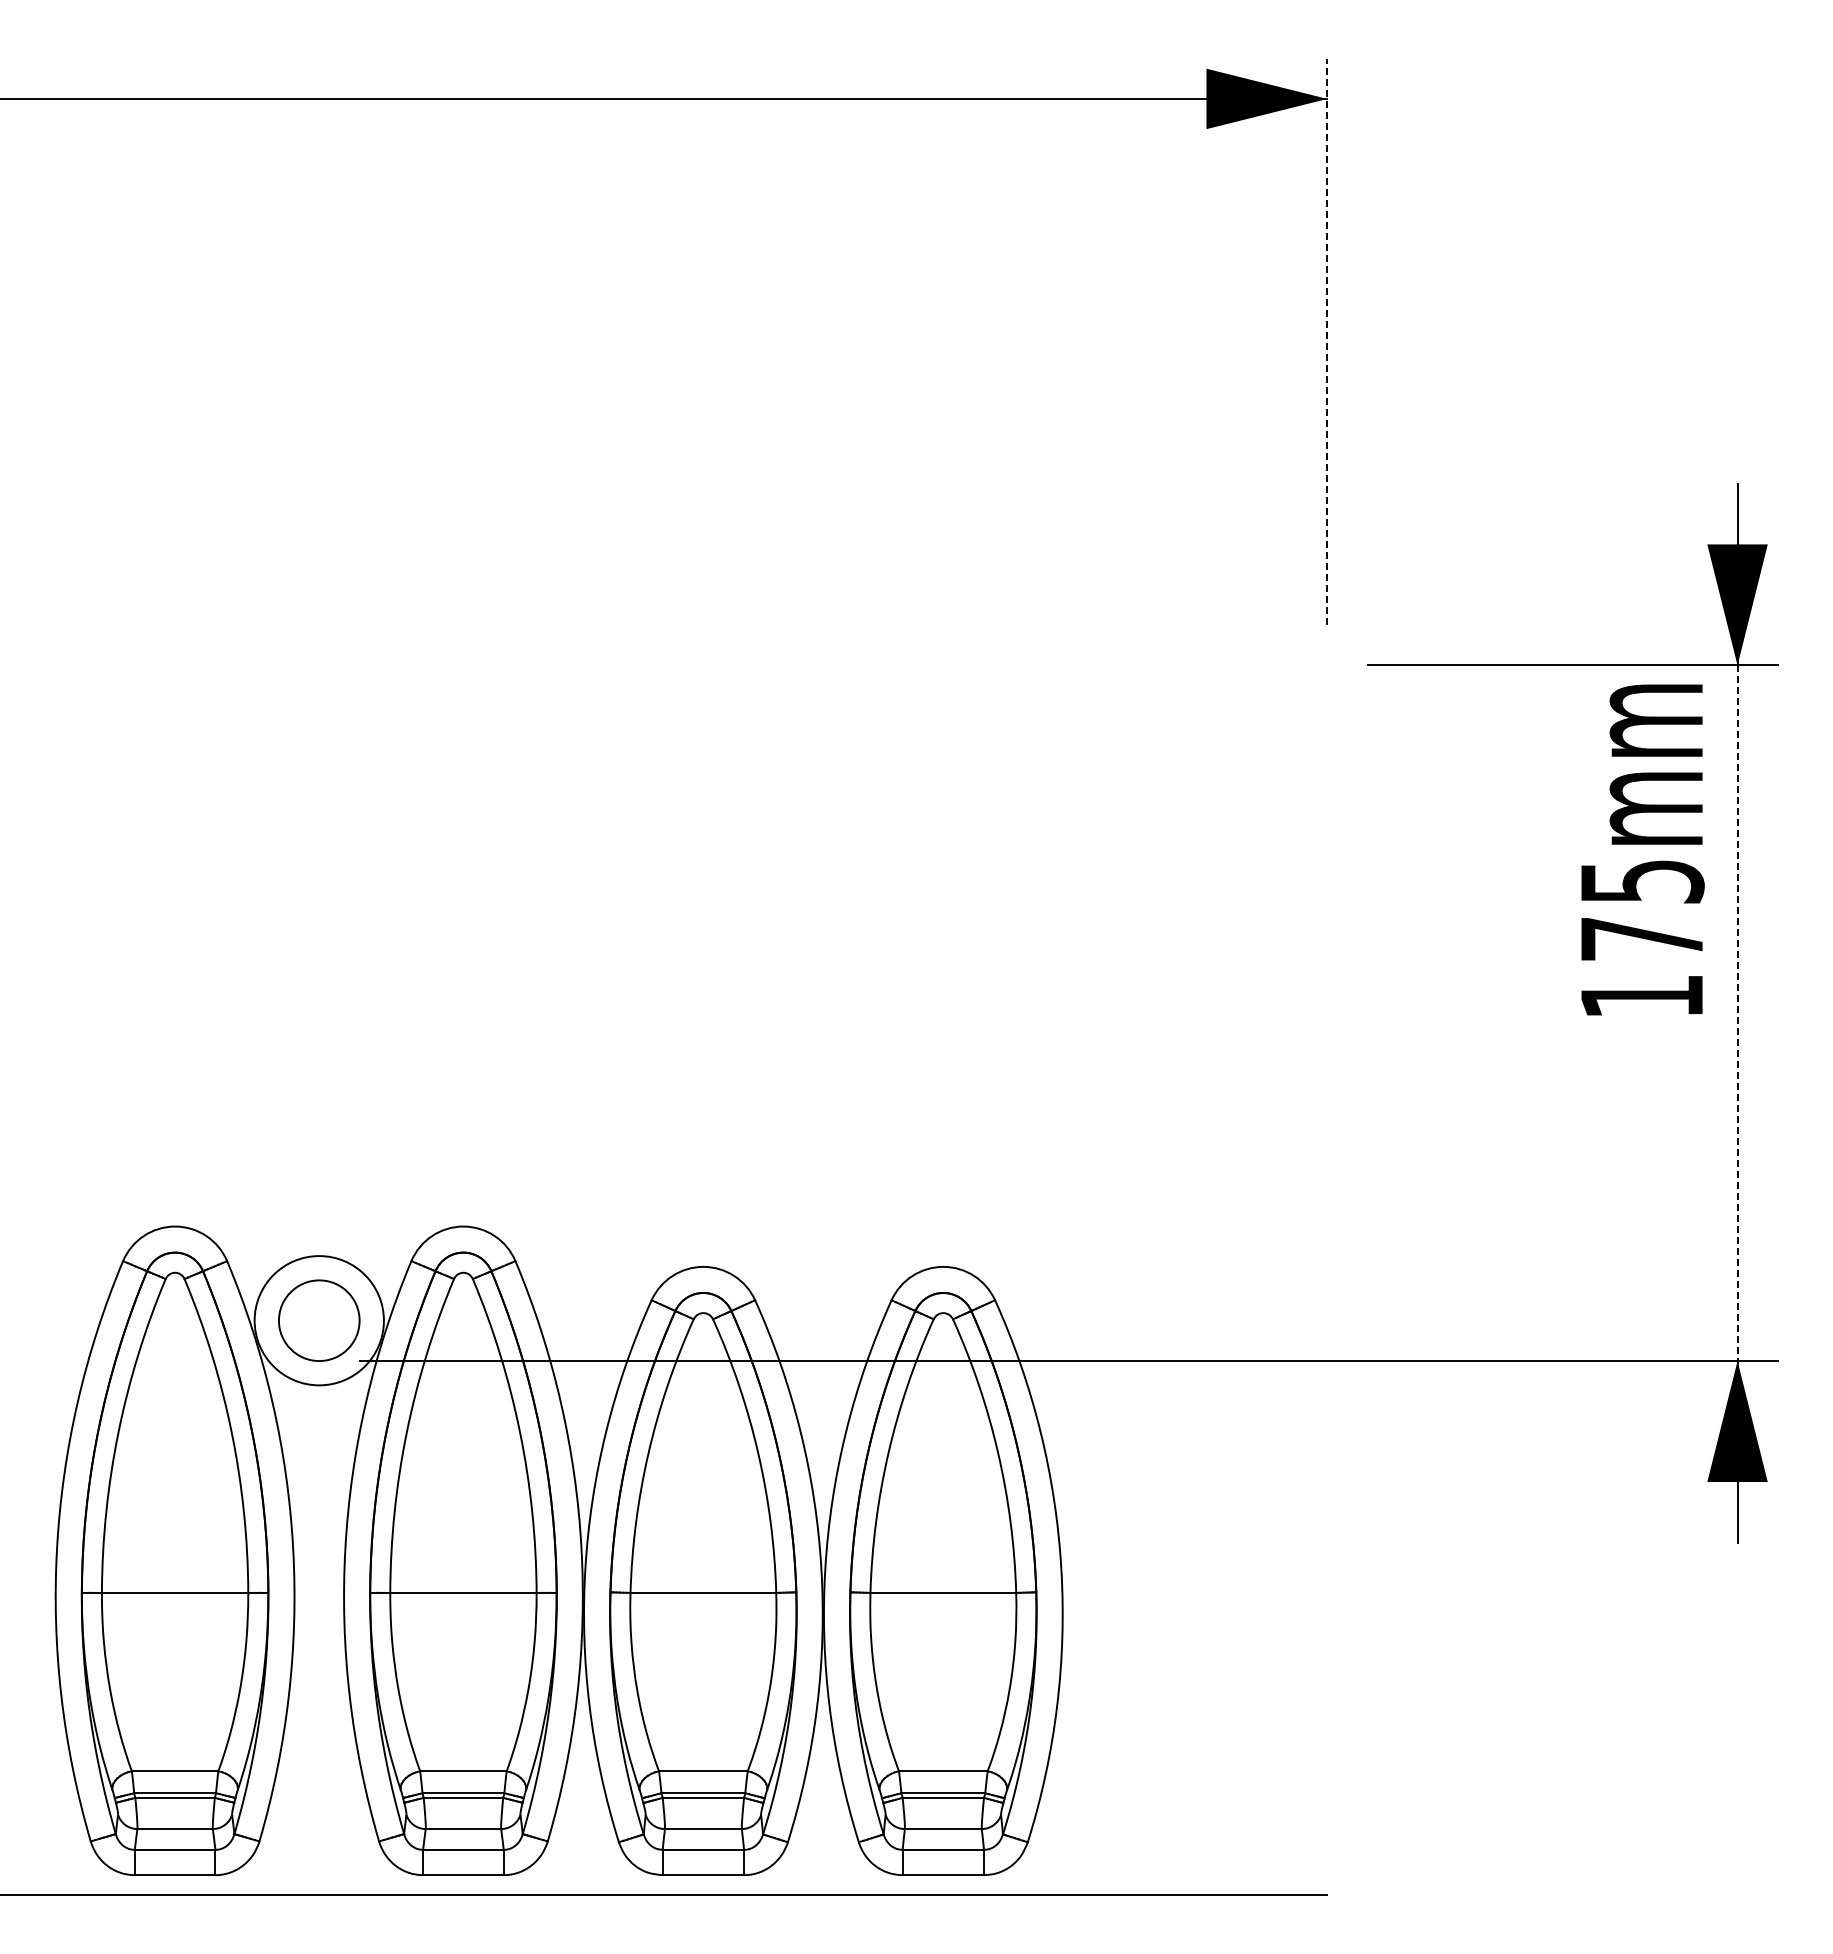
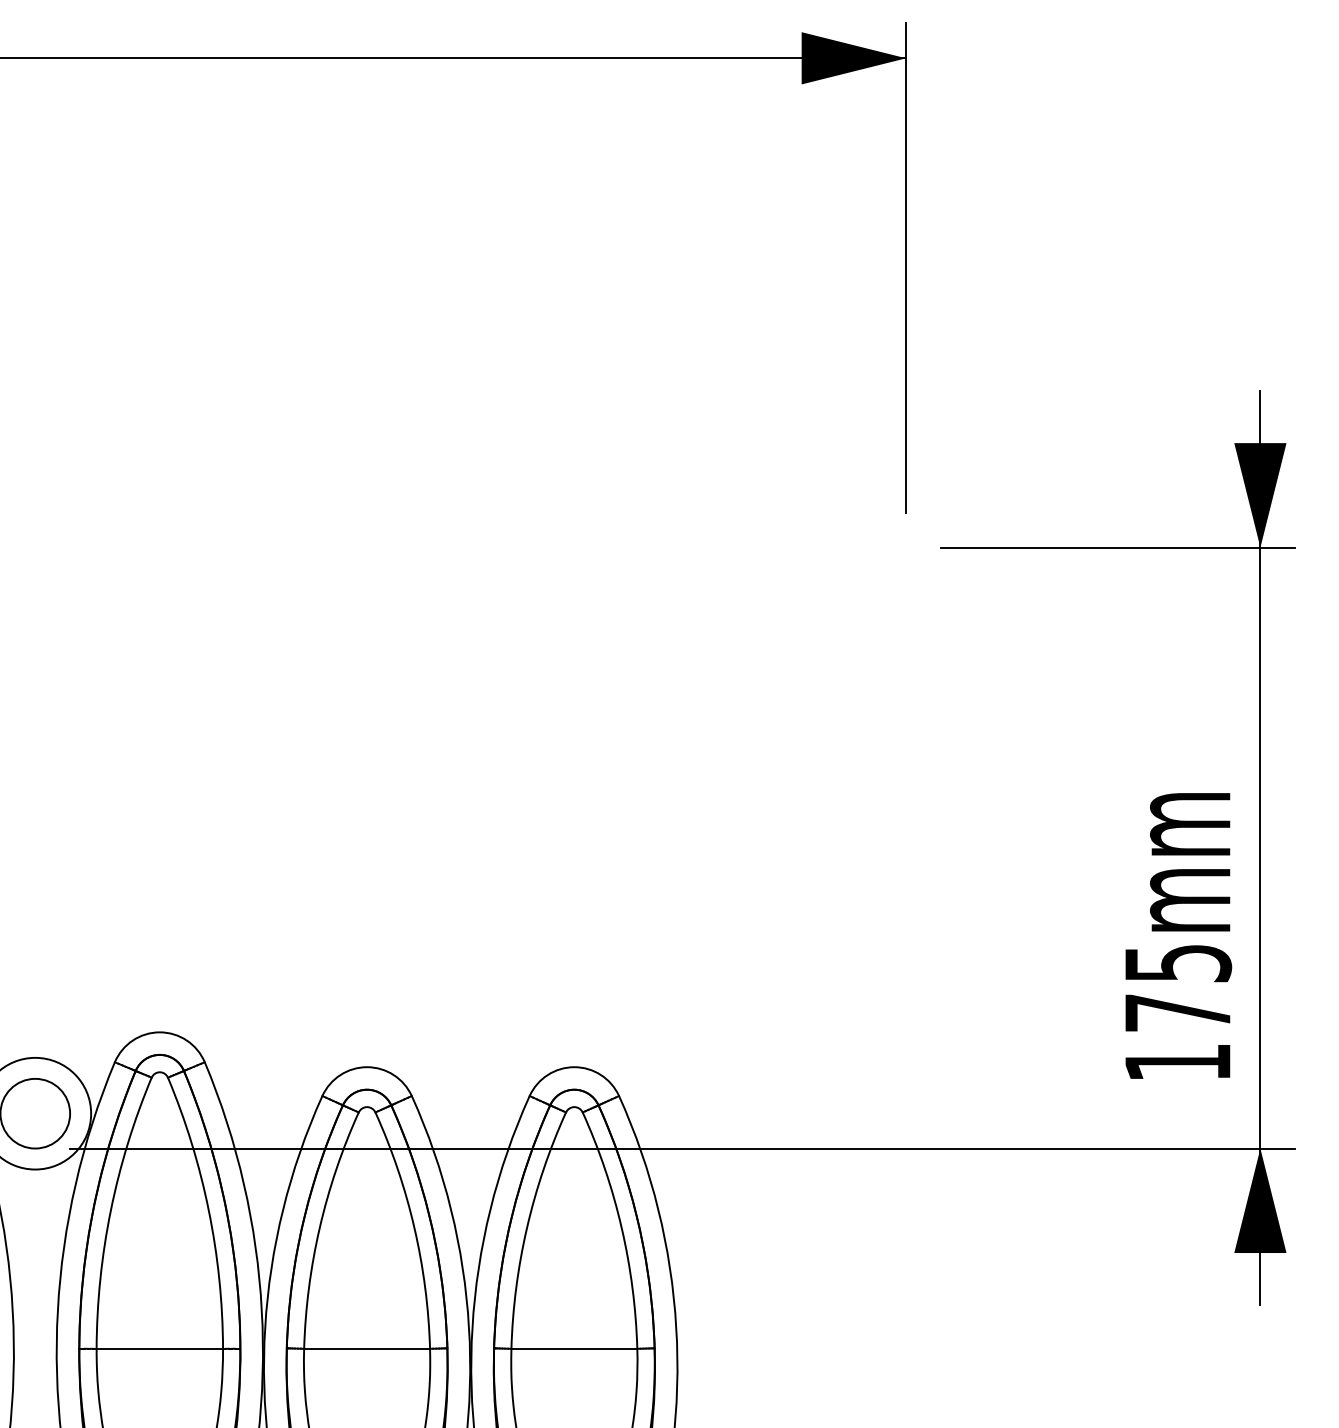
line: (1327, 341) -> (906, 267), dashed -> solid
text: (1642, 849) -> (1178, 935), moved
line: (1737, 1013) -> (1260, 848), dashed -> solid

